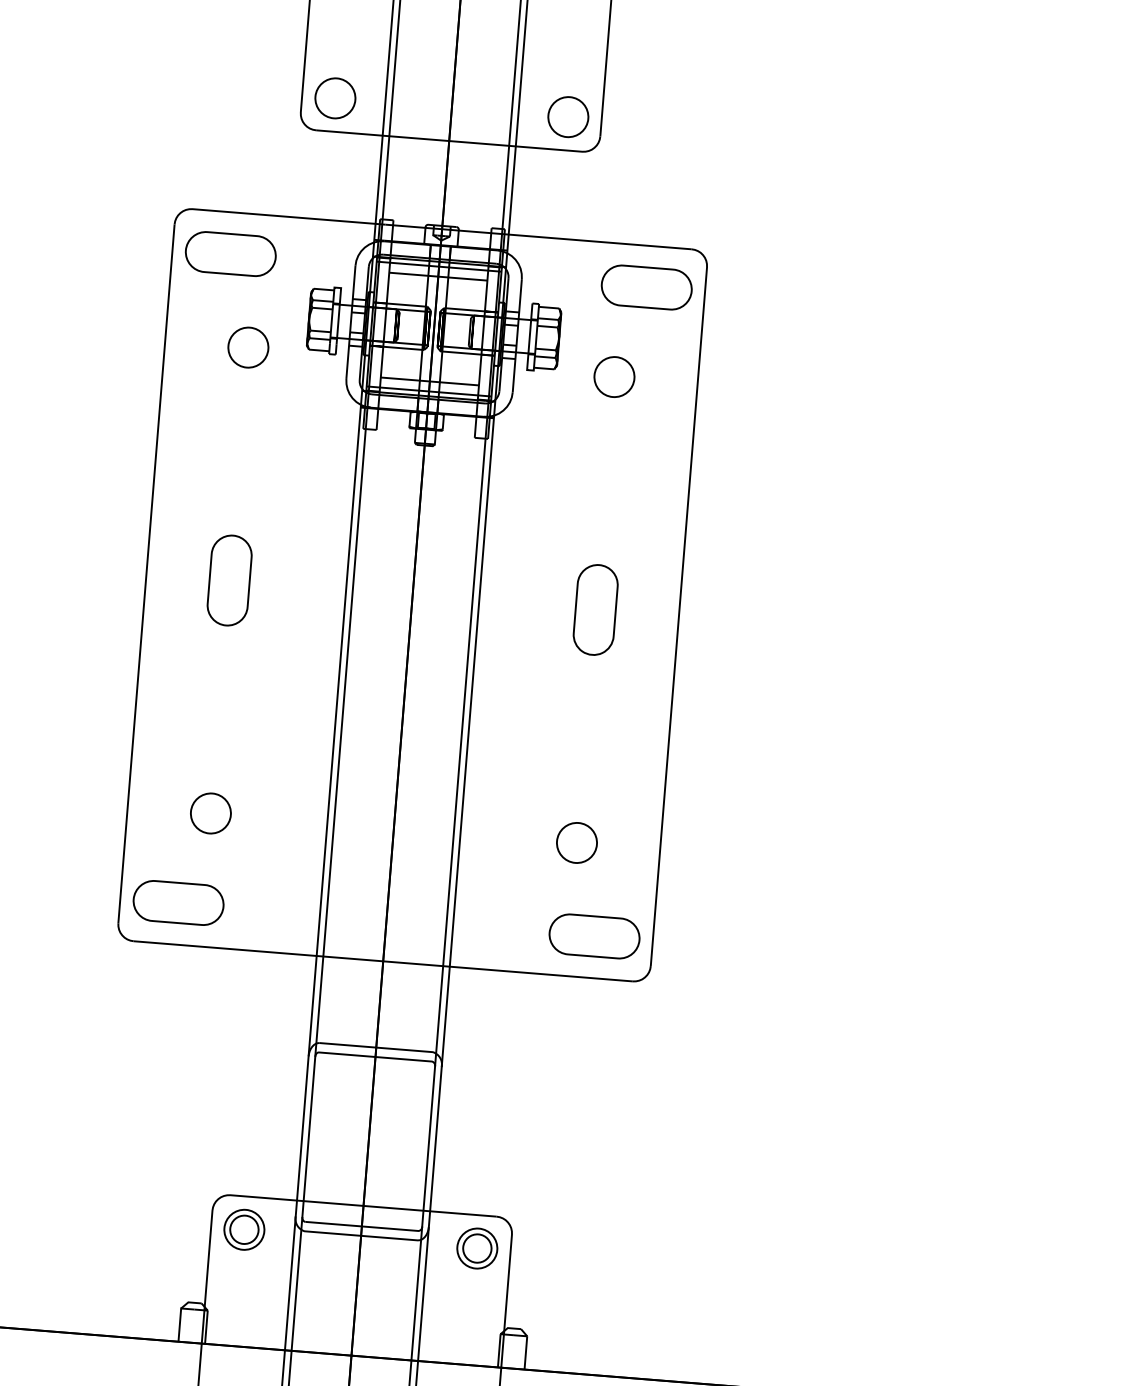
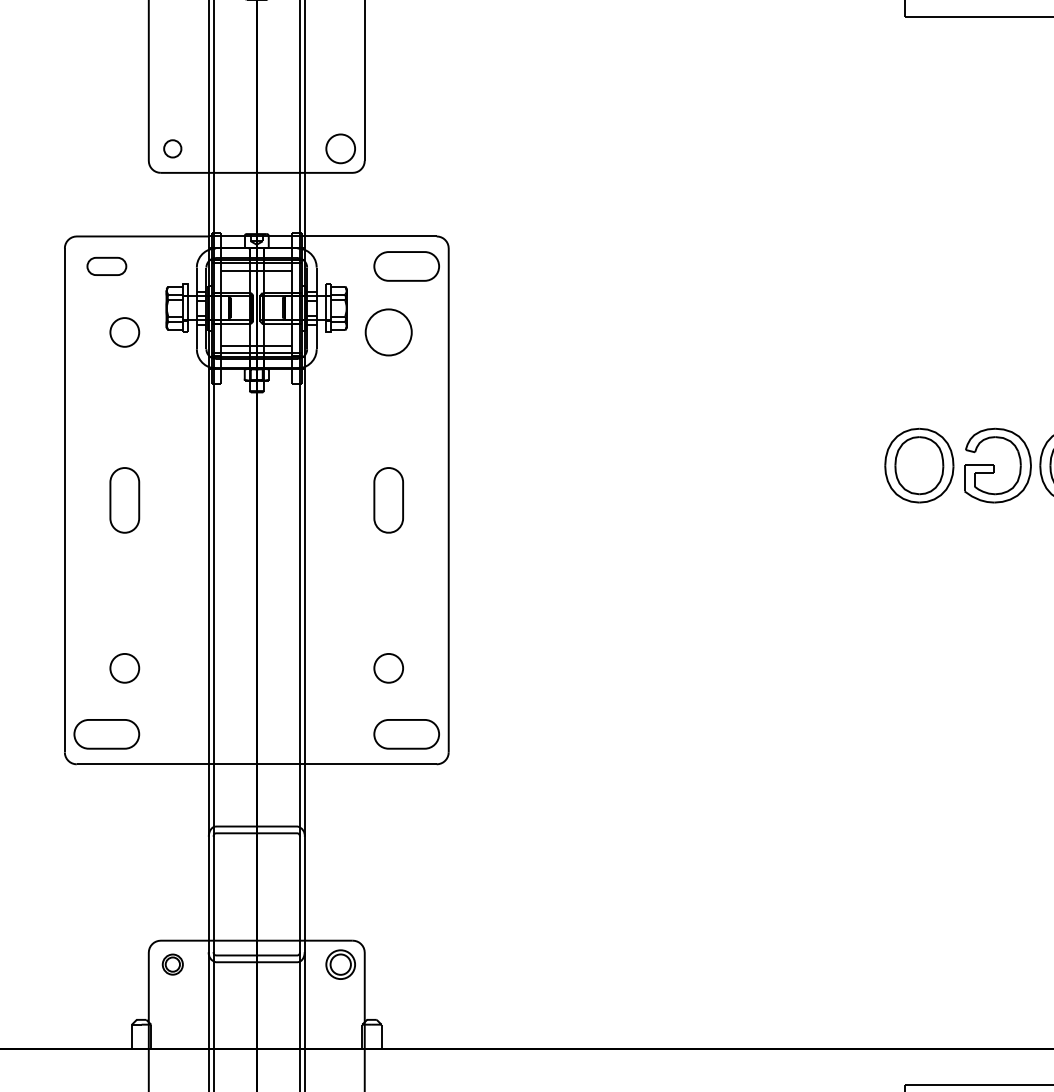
circle: (335, 97) -> (172, 148), size x0.6
part: (230, 254) -> (106, 266), size x0.6
circle: (614, 377) -> (388, 332), size x1.6
part: (244, 1229) -> (172, 964), size x0.7

